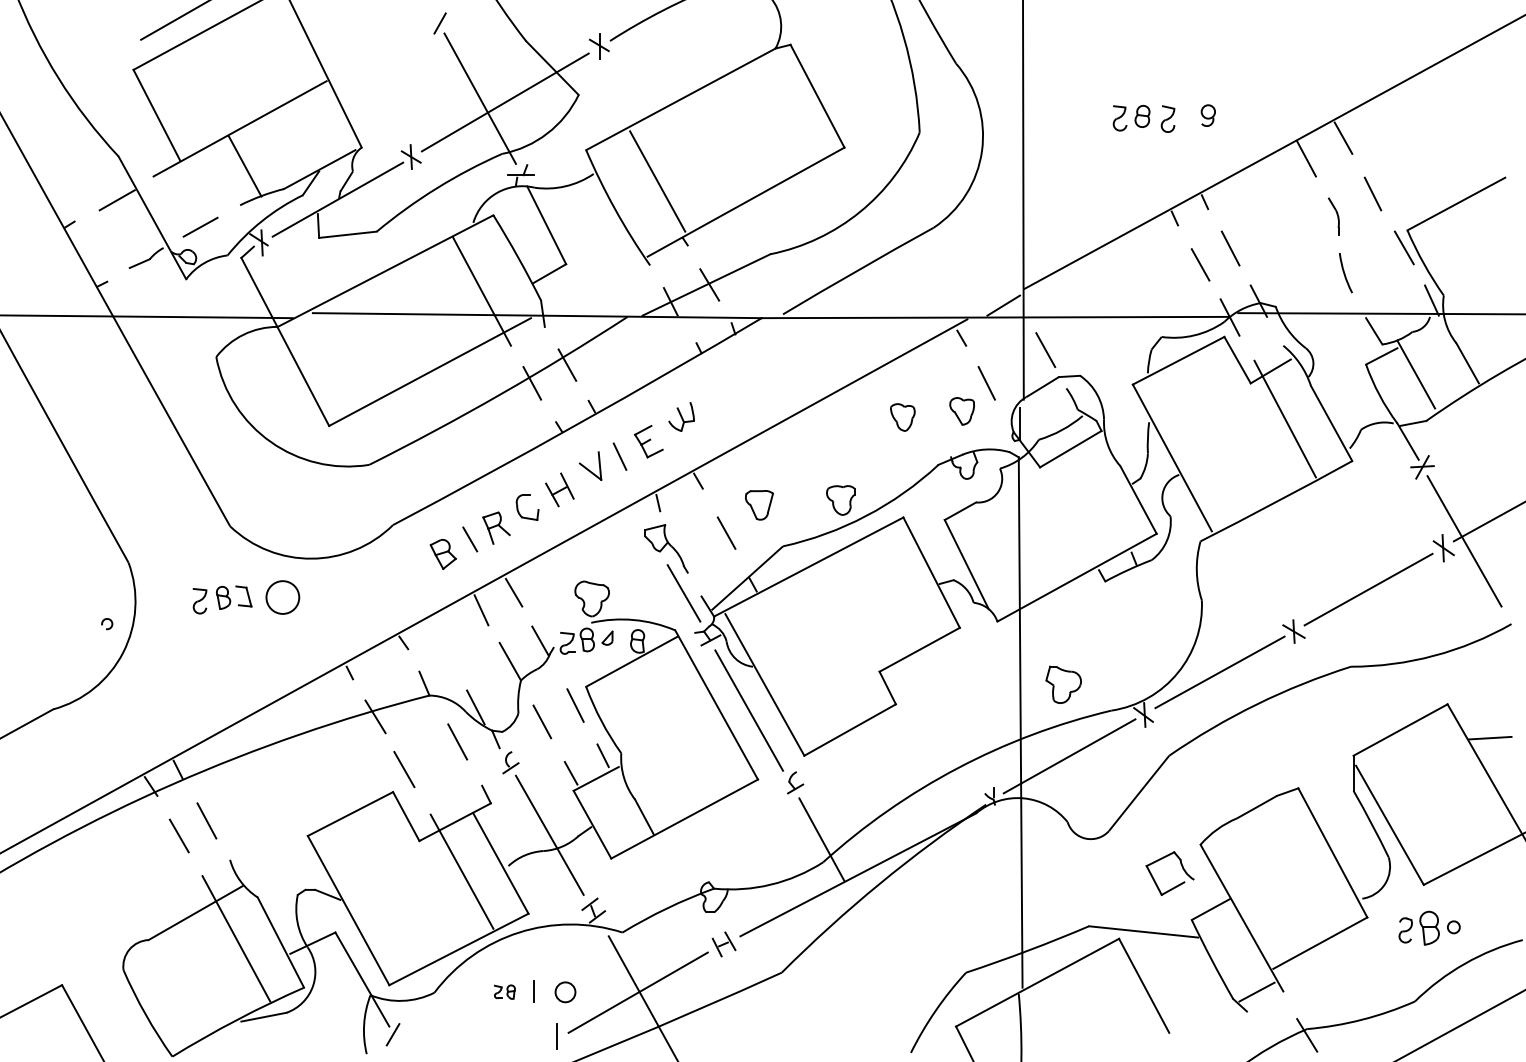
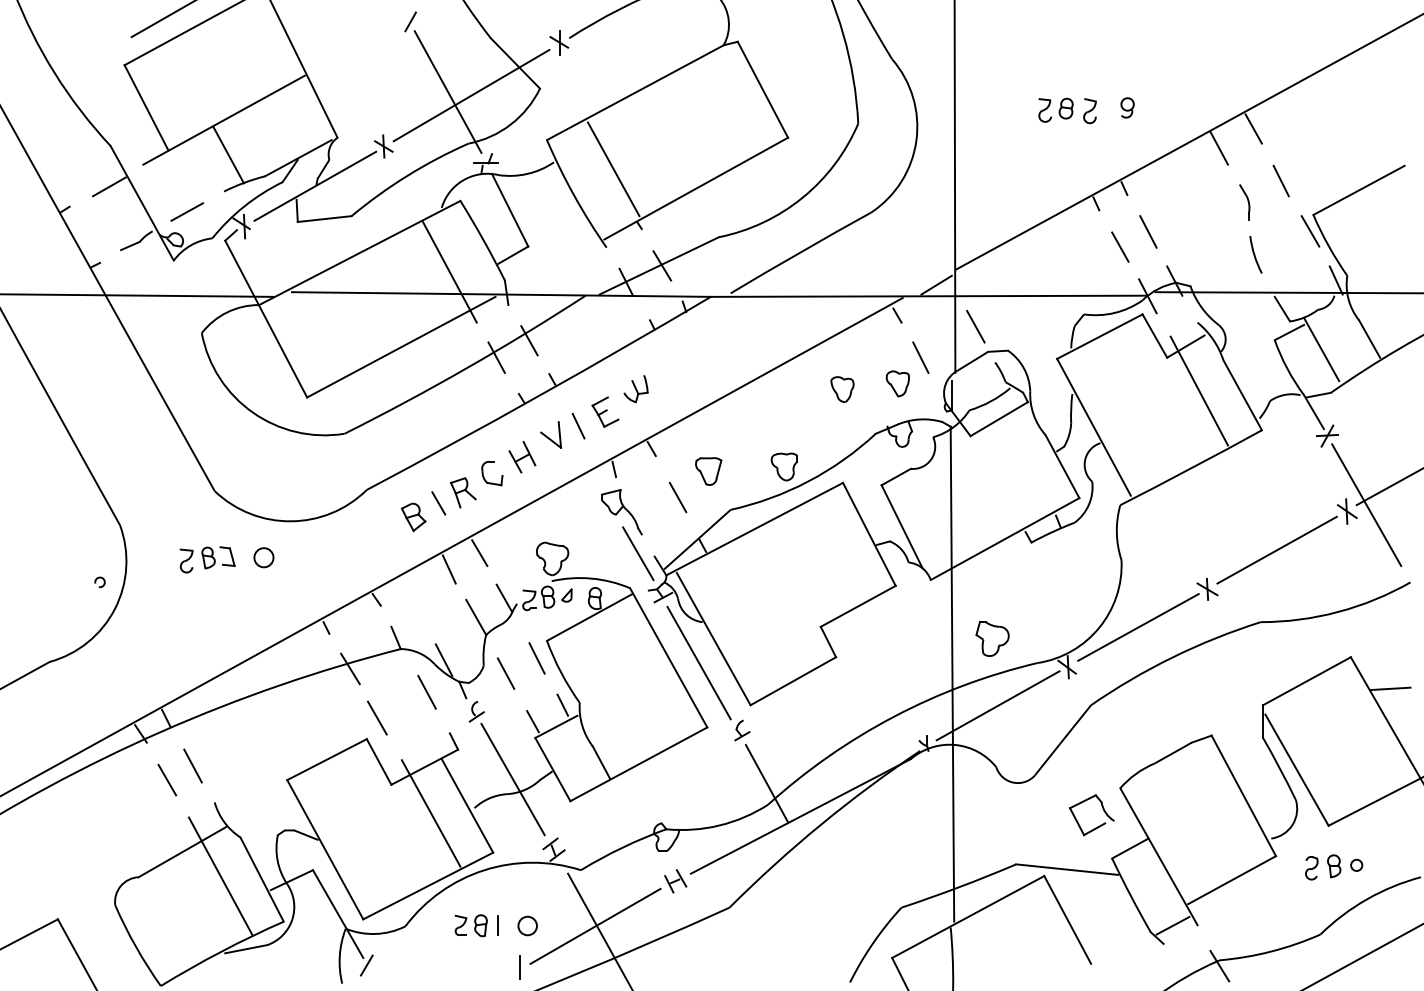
circle: (282, 597) -> (263, 557), size x0.62
part: (1430, 928) -> (1334, 866), size x0.71
part: (504, 991) -> (470, 925), size x1.67

